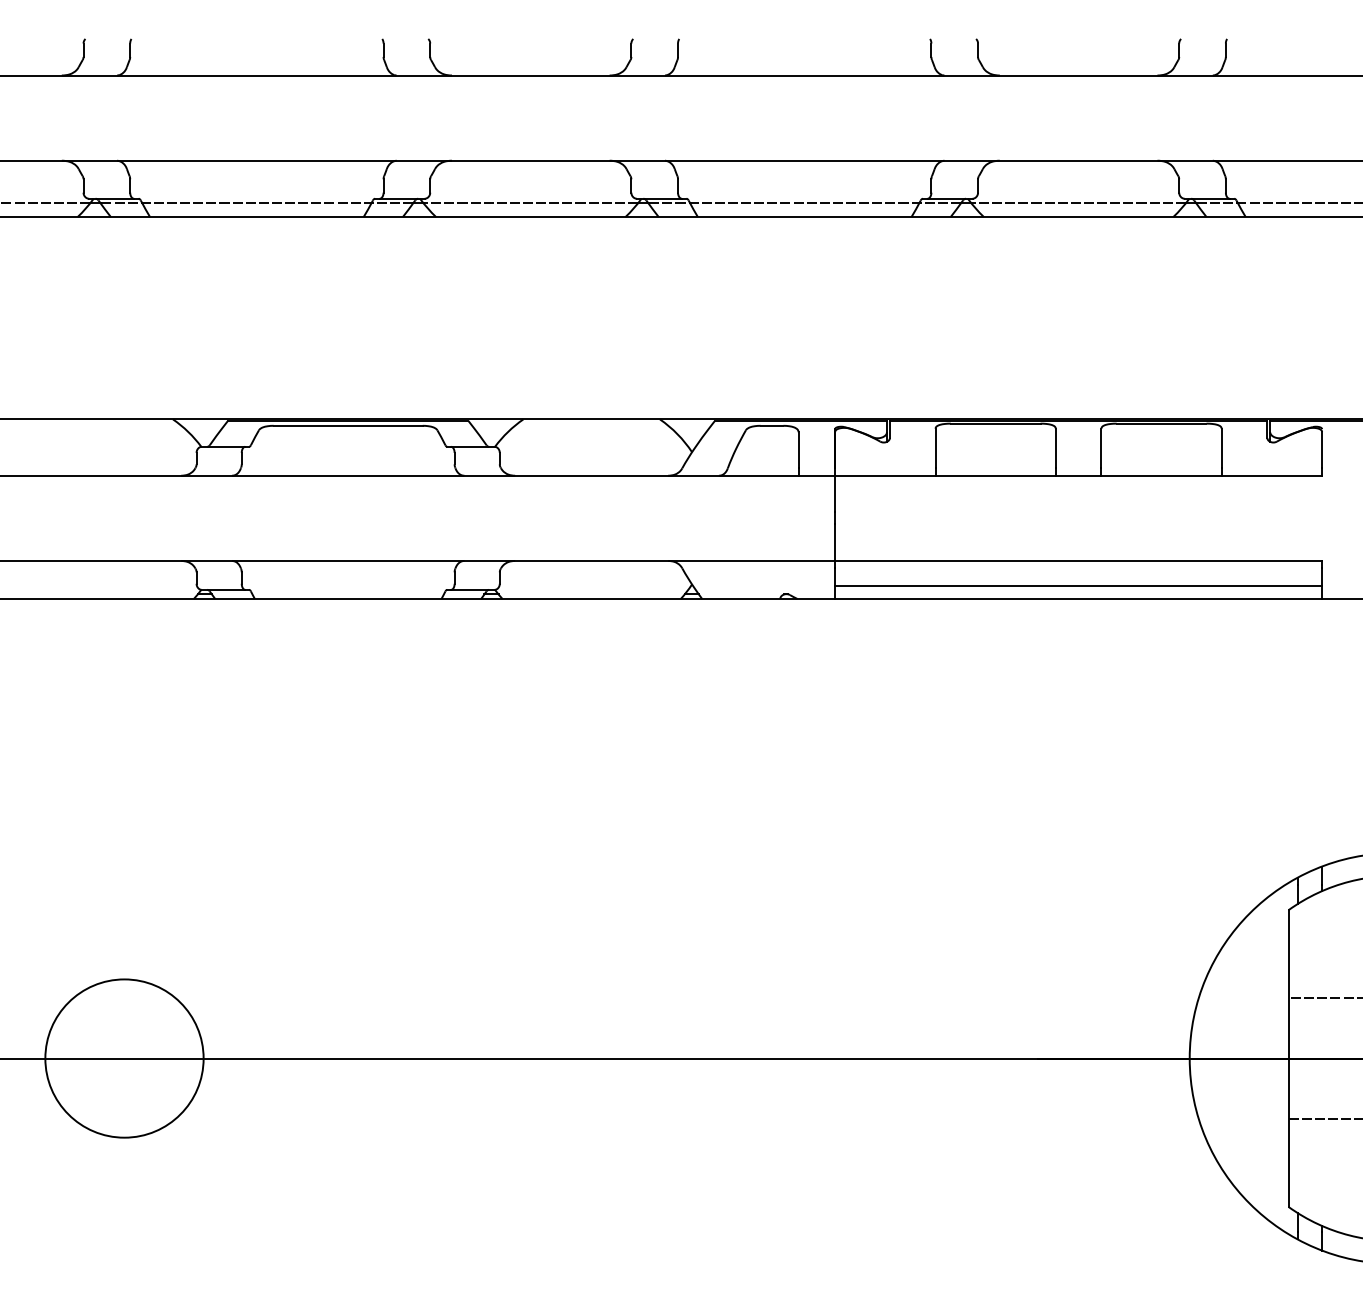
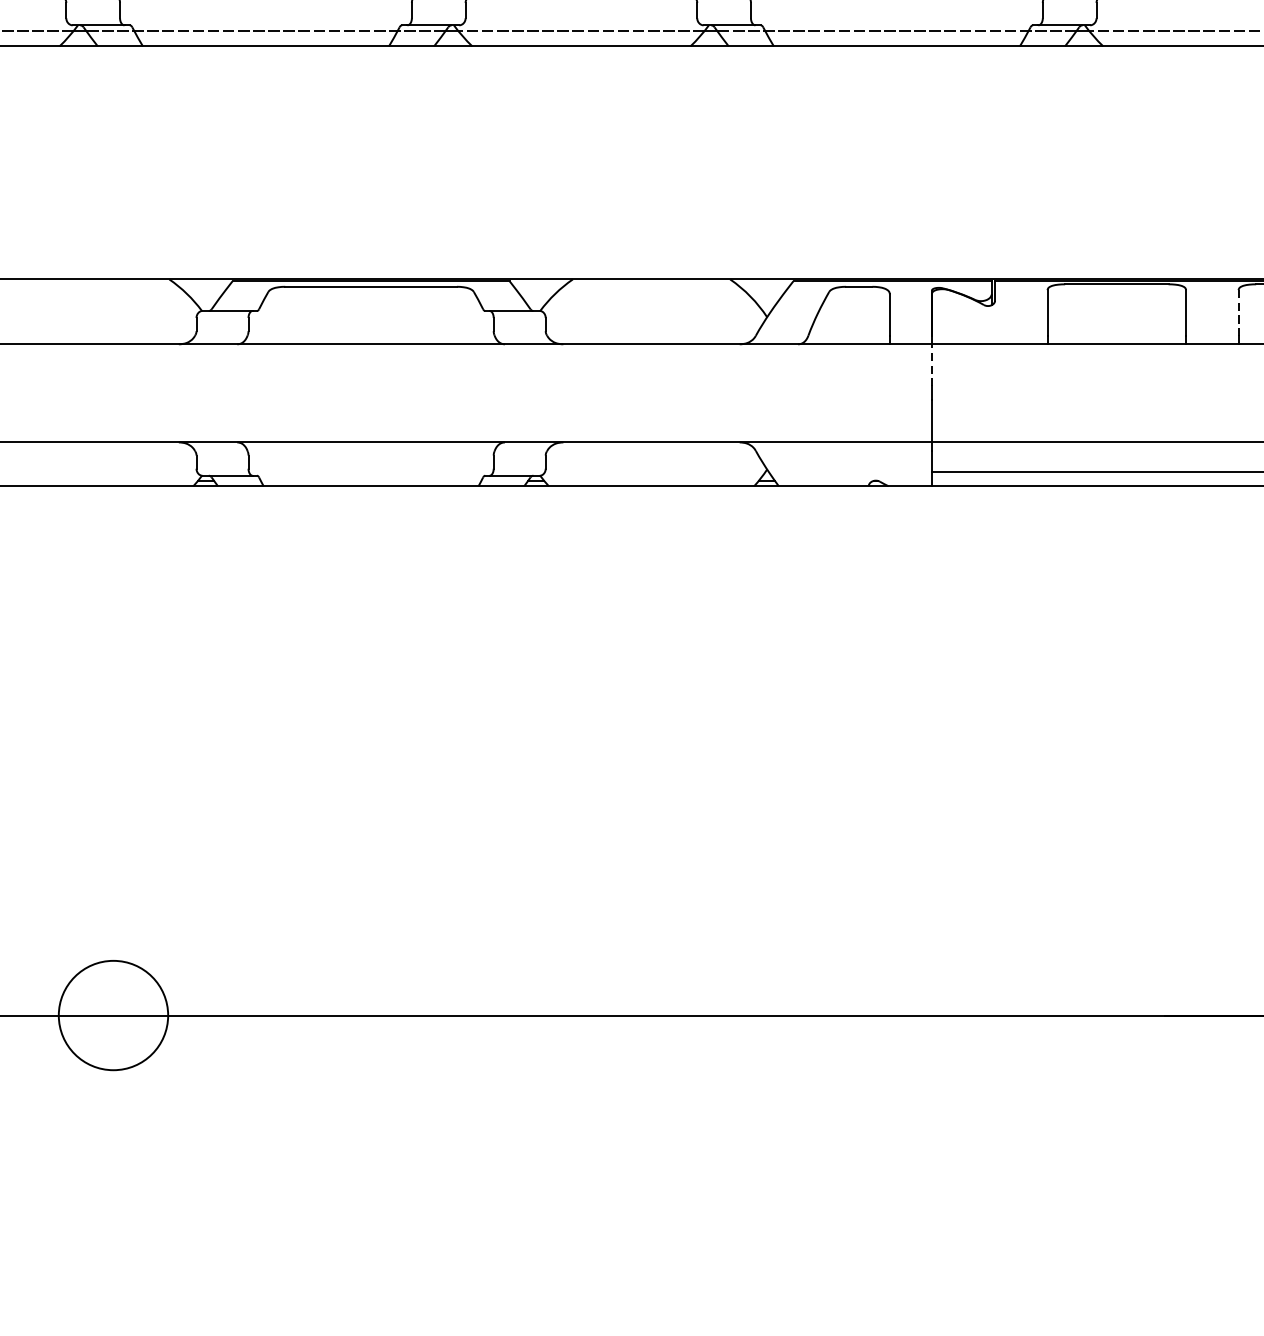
line: (1101, 448) -> (1238, 312), solid -> dashed
line: (835, 493) -> (932, 364), solid -> dashed
circle: (124, 1058) -> (113, 1015), size x0.6

